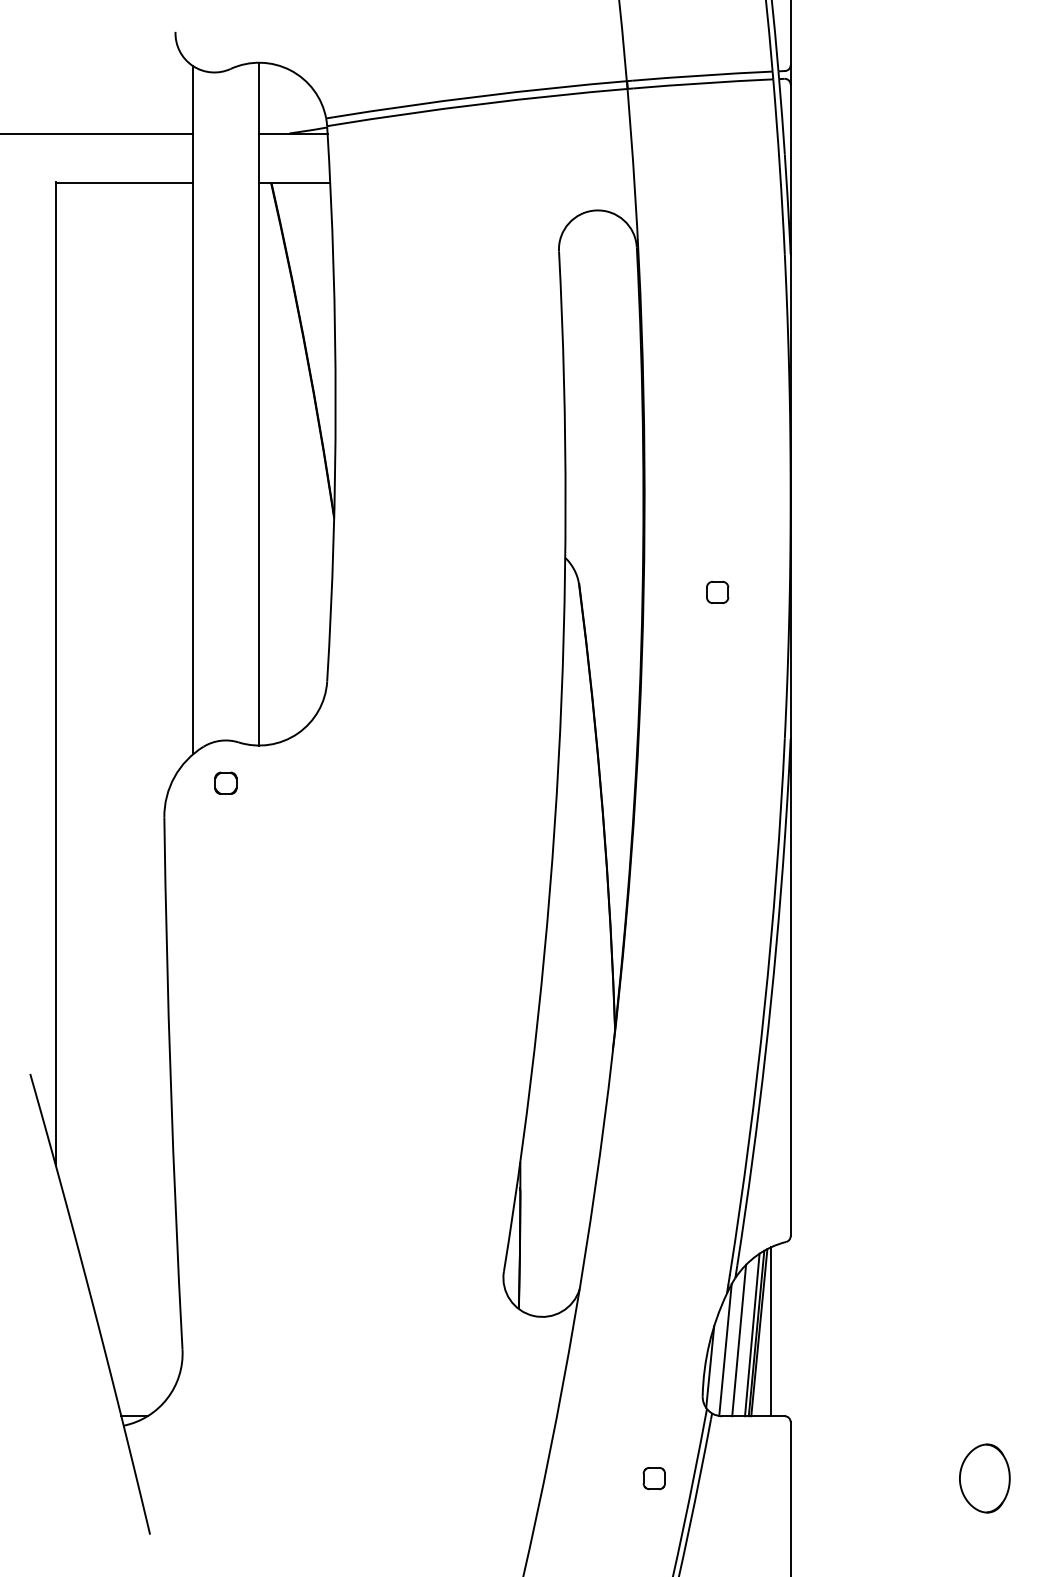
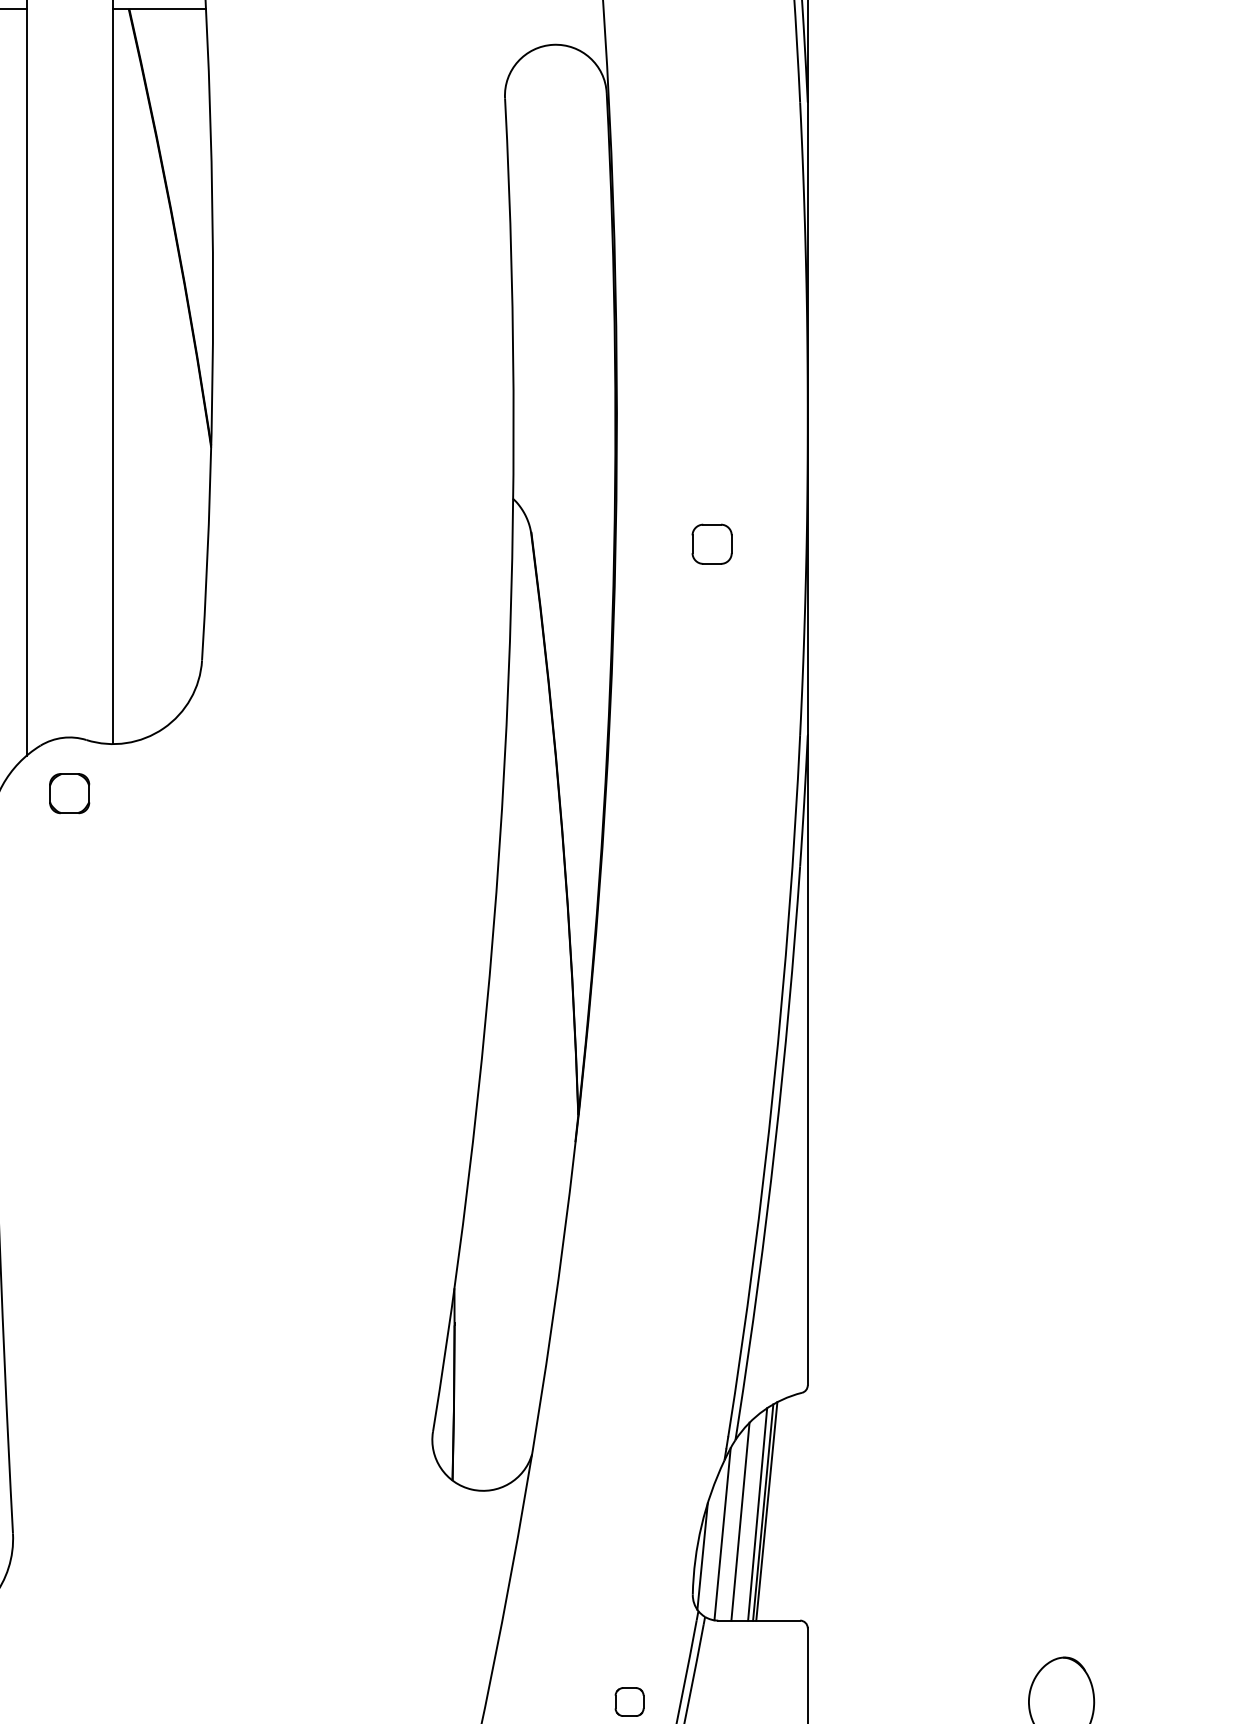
part: (717, 591) -> (712, 542), size x1.4
part: (225, 782) -> (69, 792), size x1.4
line: (771, 1331) -> (782, 1509), removed

